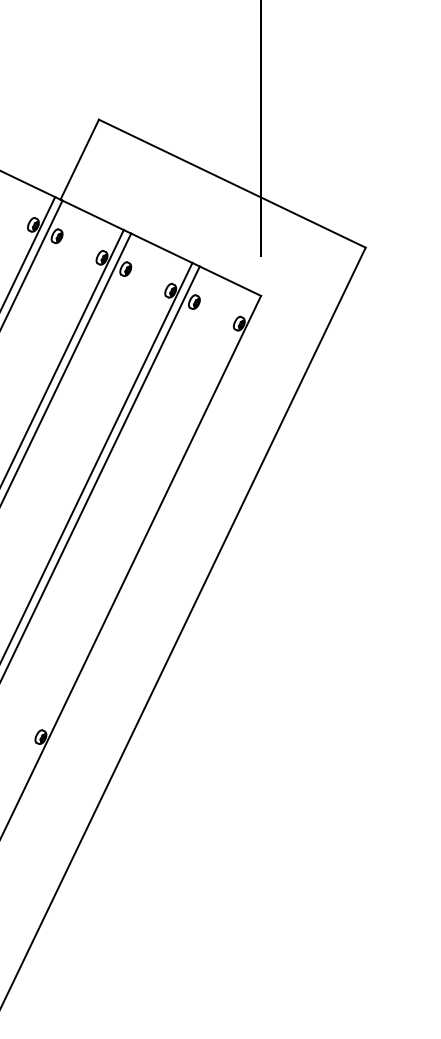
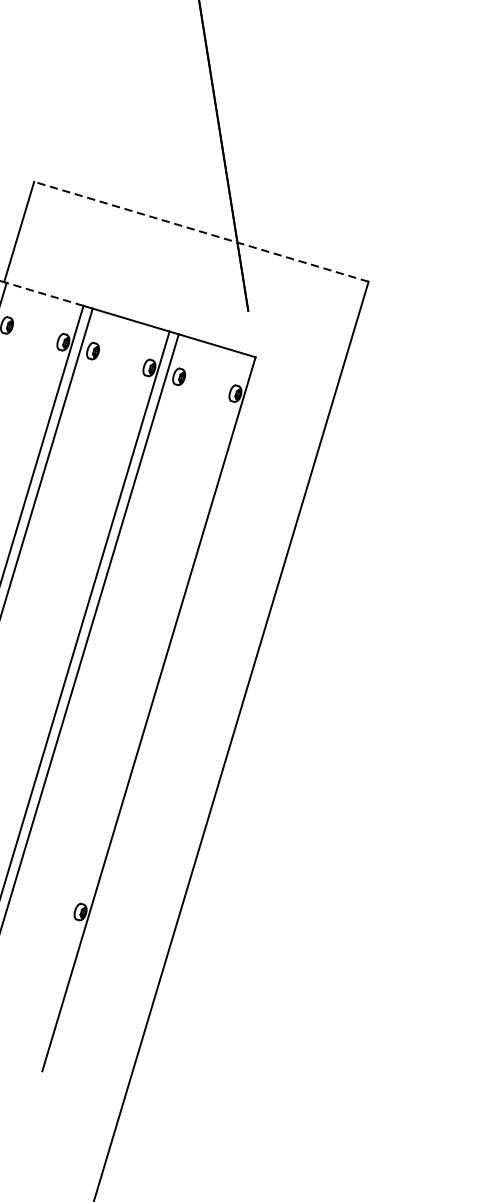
line: (232, 183) -> (201, 231), solid -> dashed
line: (93, 215) -> (45, 294), solid -> dashed

